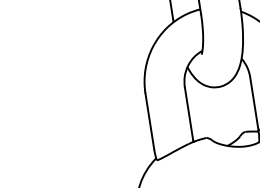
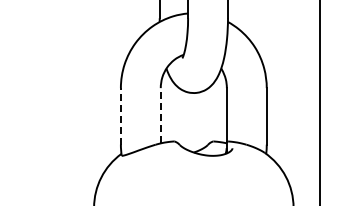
line: (188, 114) -> (160, 115), solid -> dashed
line: (149, 120) -> (120, 115), solid -> dashed

